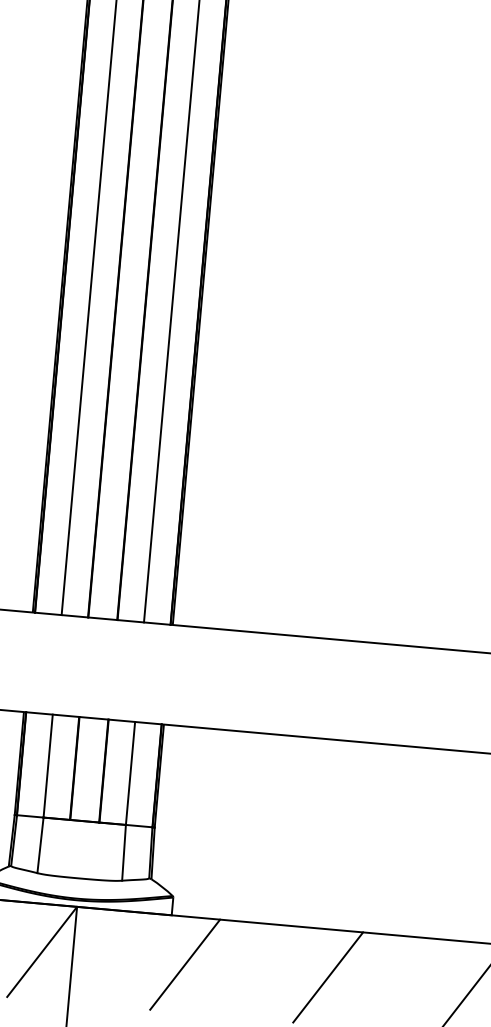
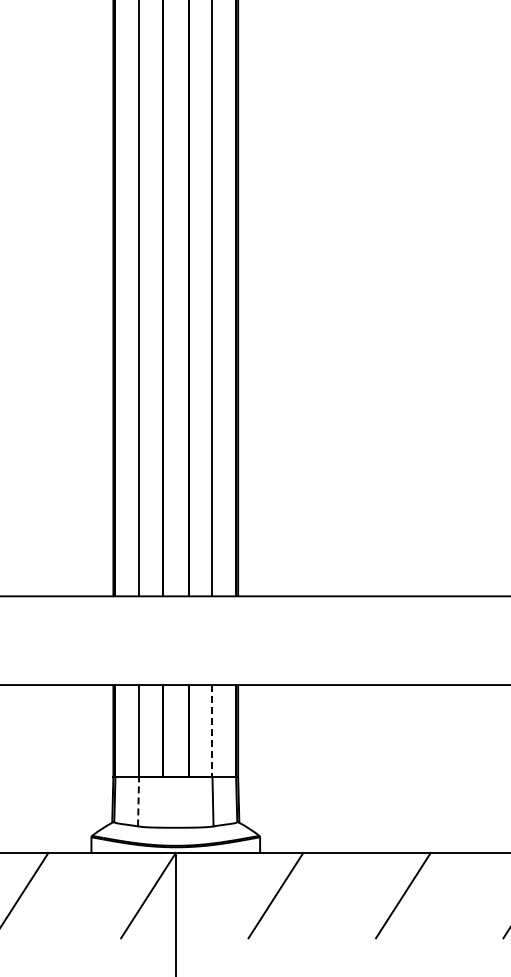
line: (130, 772) -> (212, 730), solid -> dashed
line: (40, 845) -> (138, 801), solid -> dashed

